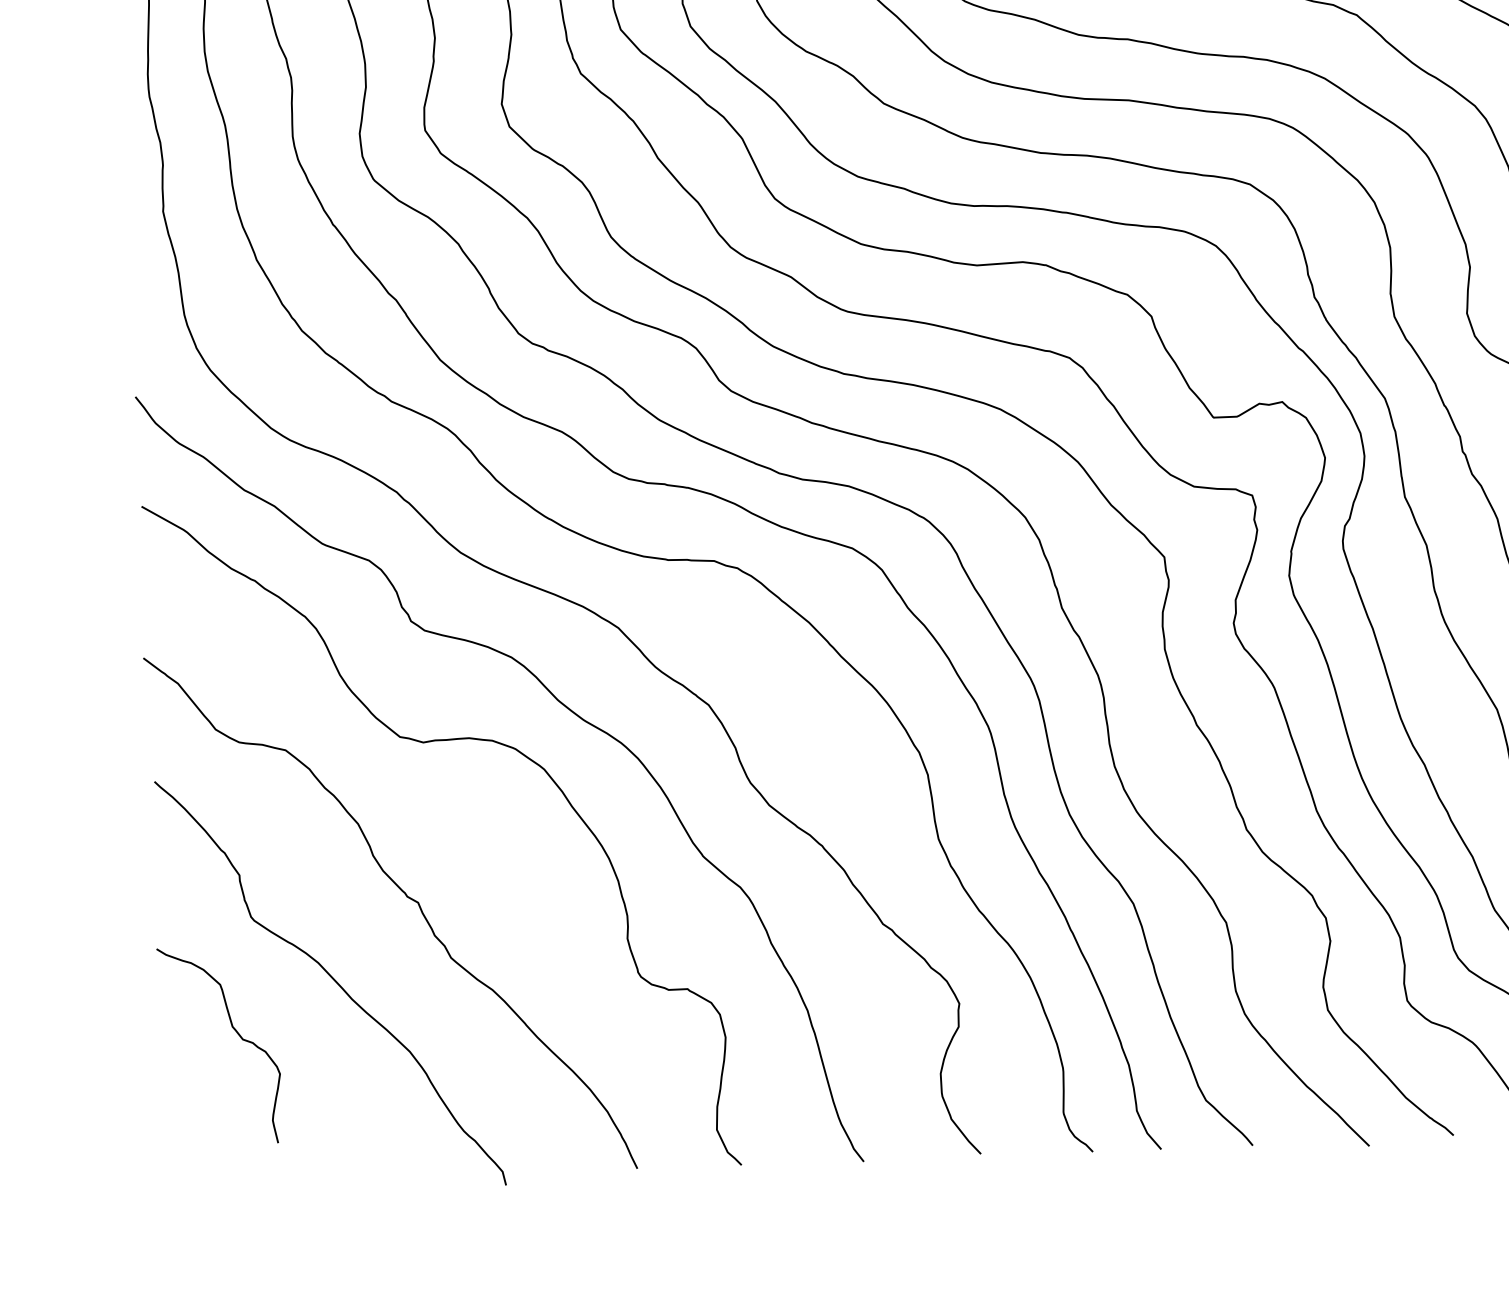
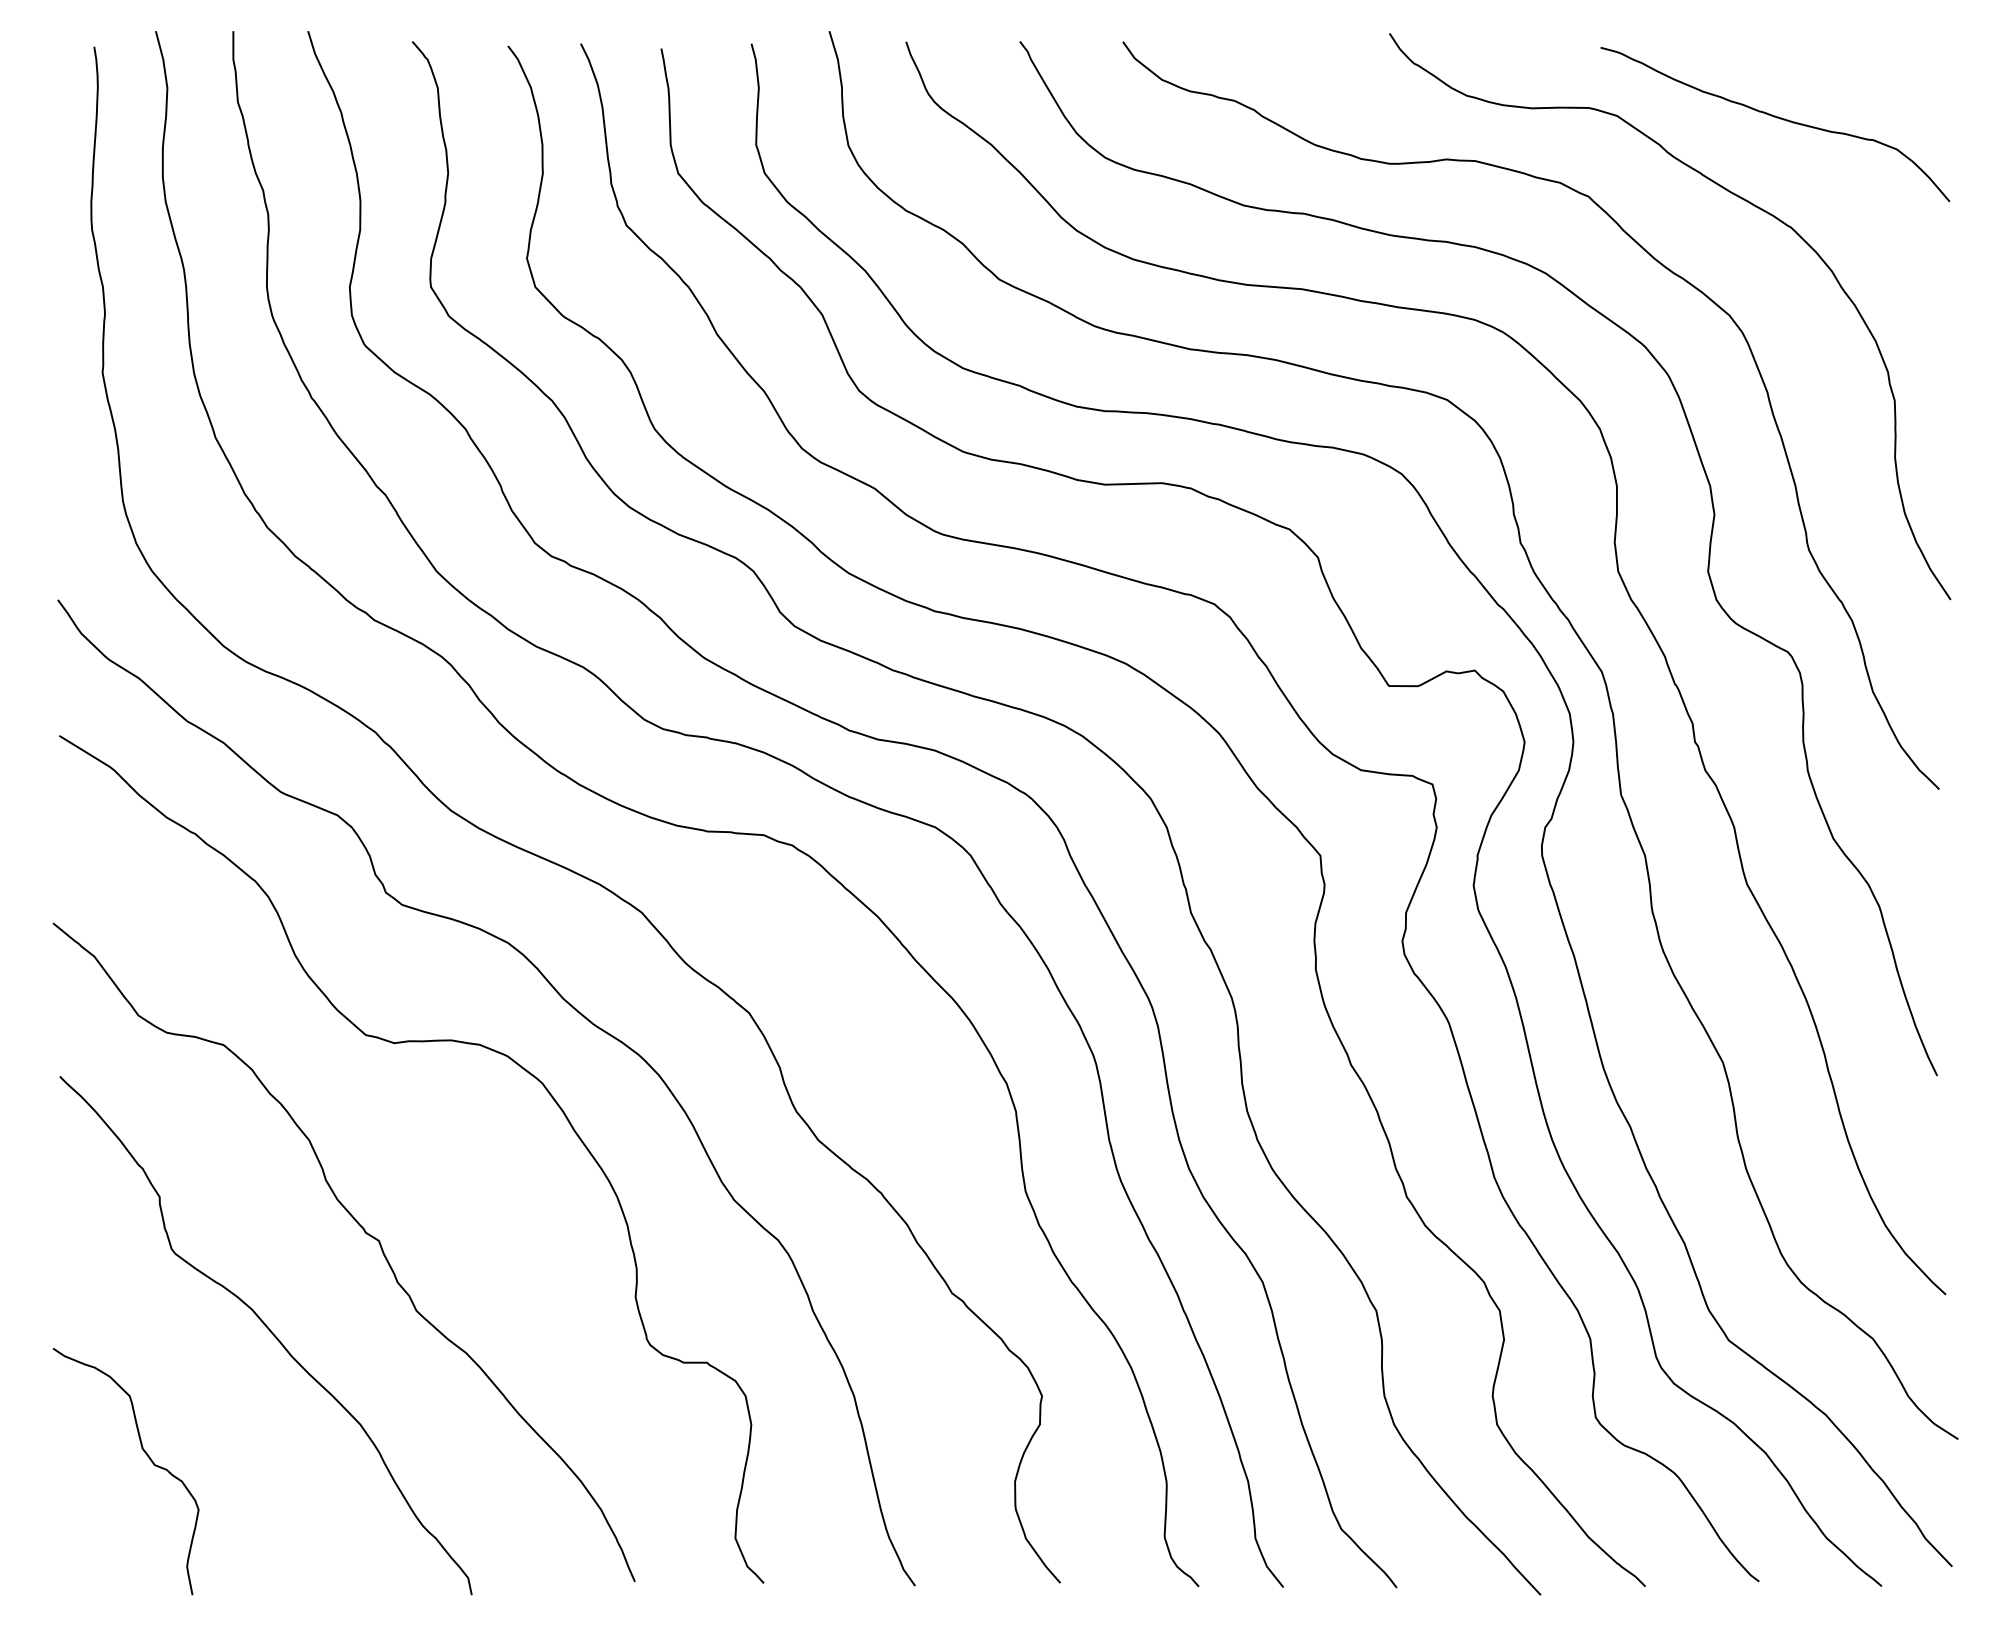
curve: (235, 1032) -> (146, 1455), moved

